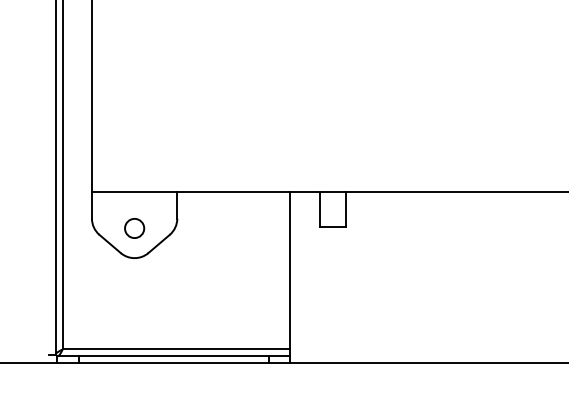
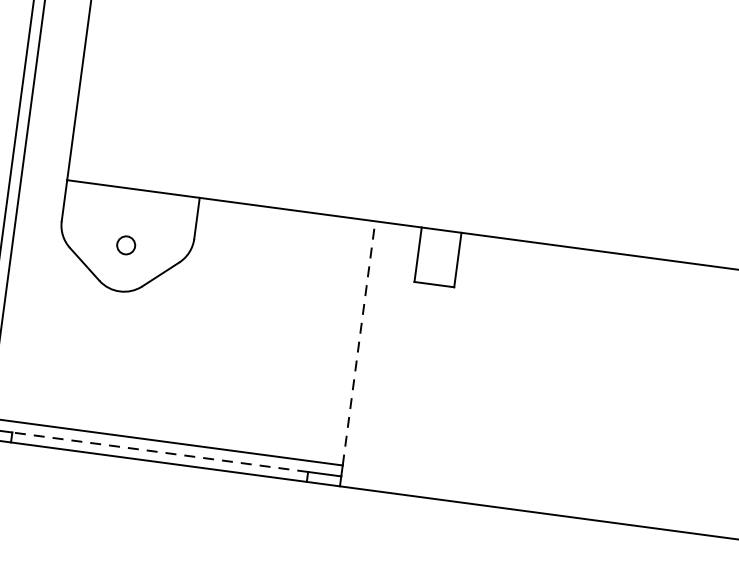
circle: (134, 228) -> (125, 245), size x0.6
line: (290, 270) -> (359, 342), solid -> dashed
line: (173, 356) -> (159, 452), solid -> dashed

